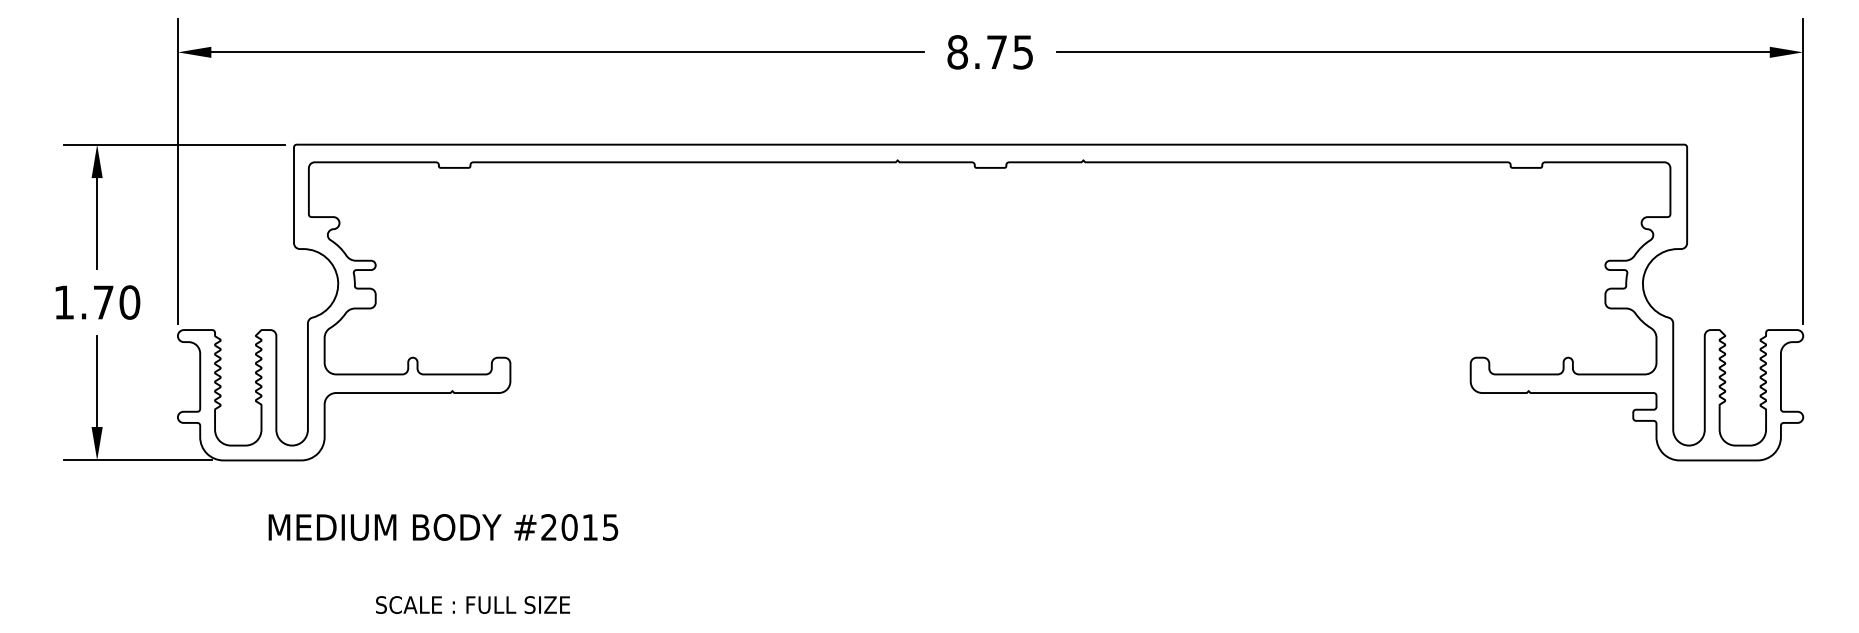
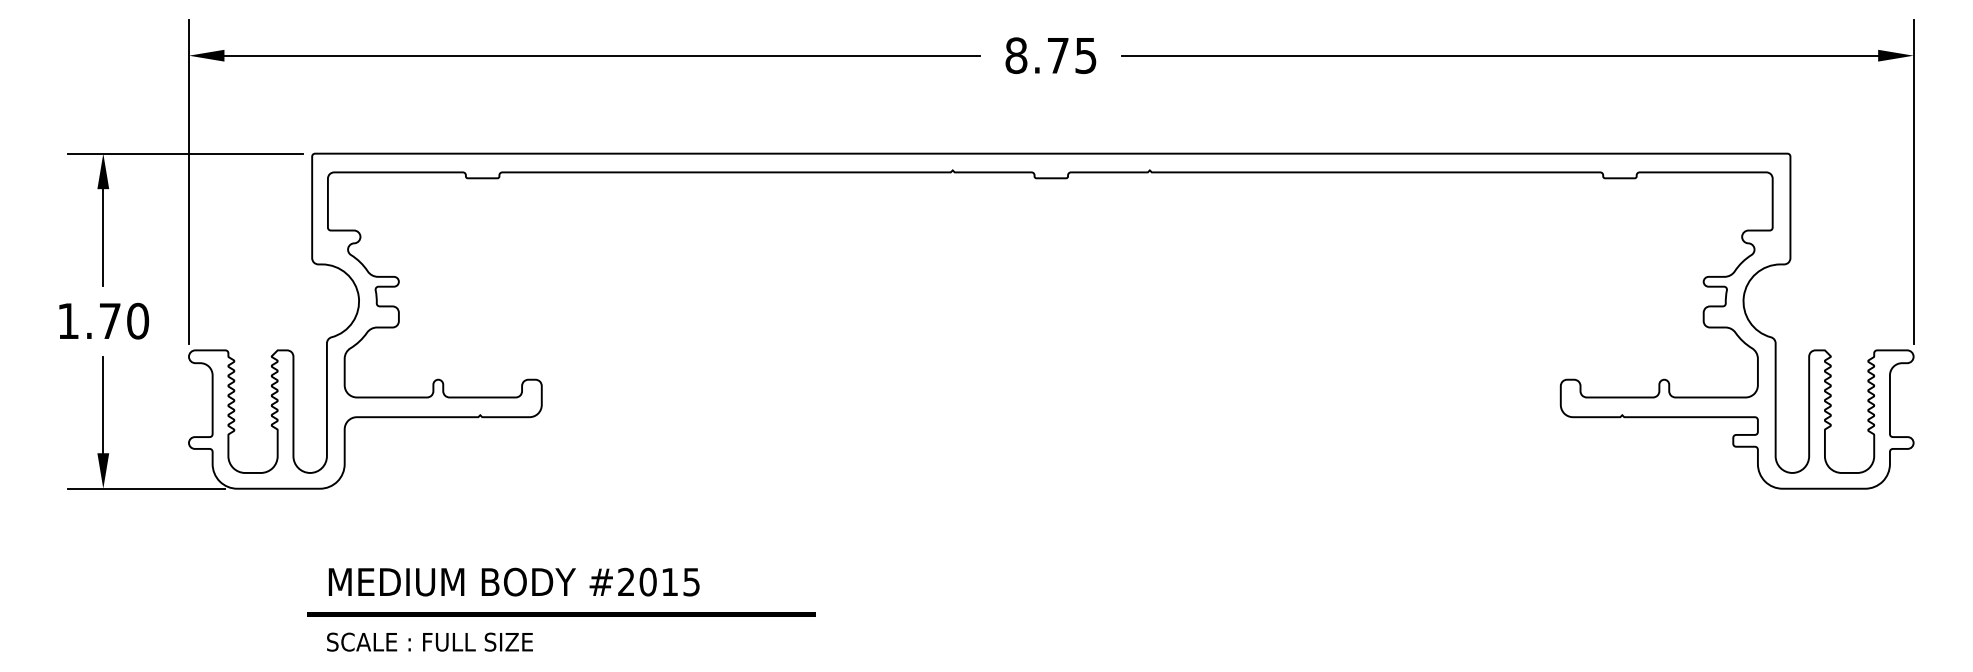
text: (443, 527) -> (514, 582), moved
line: (528, 578) -> (560, 614), added
text: (473, 604) -> (430, 641), moved

